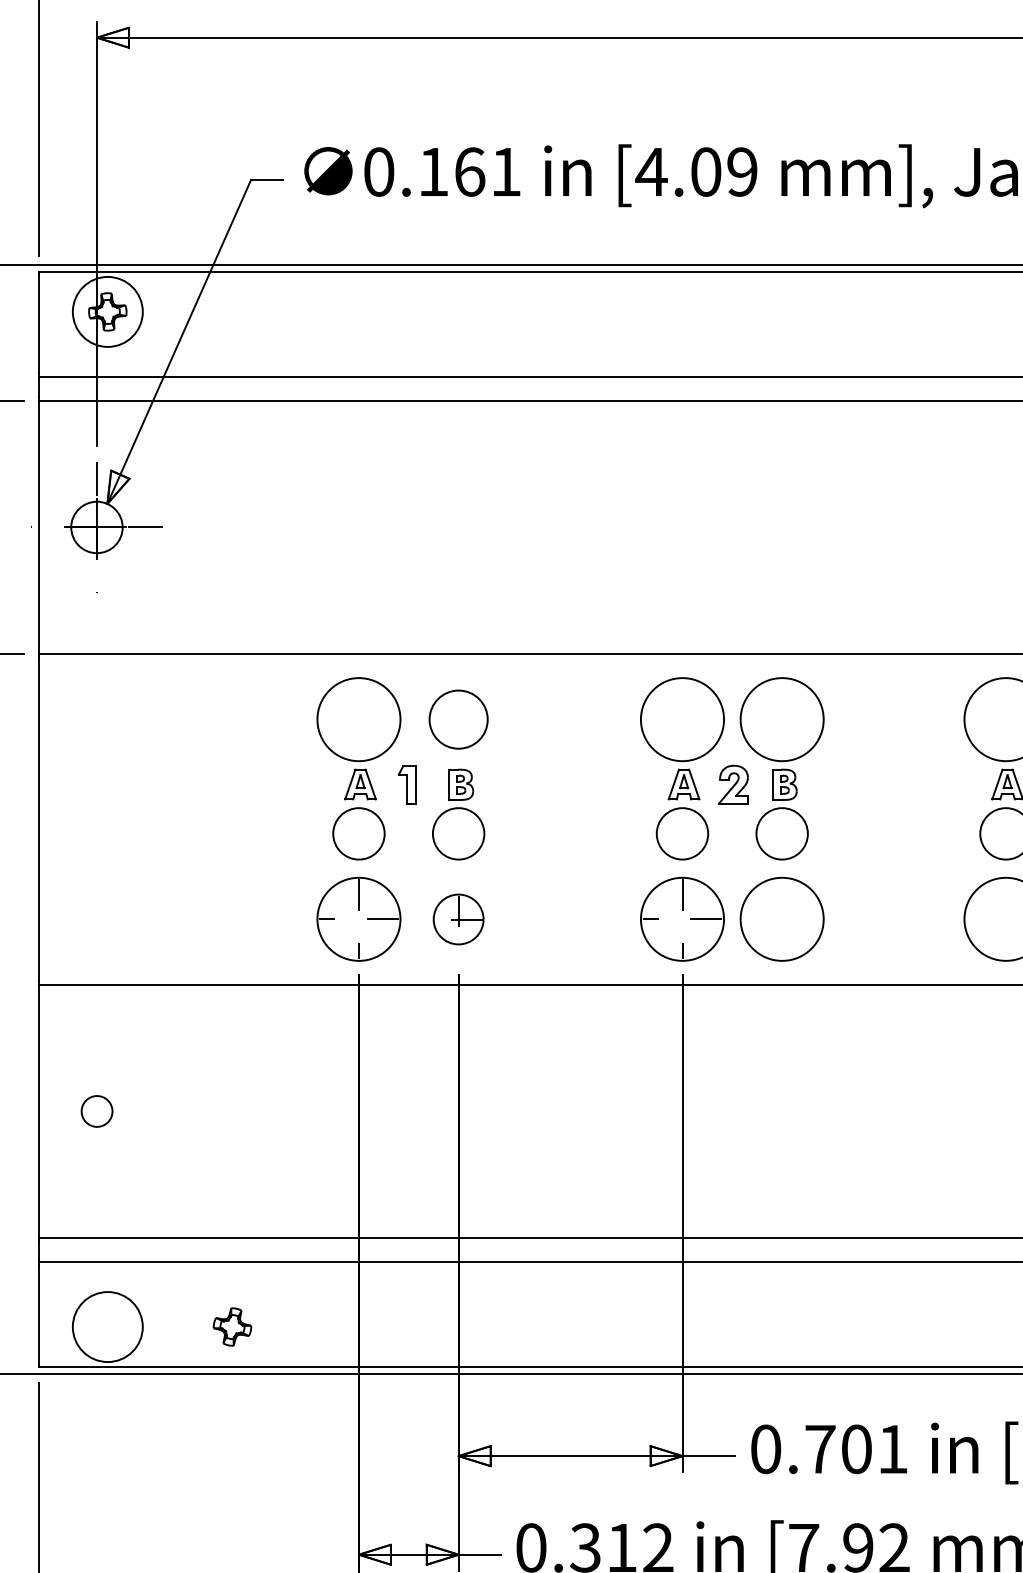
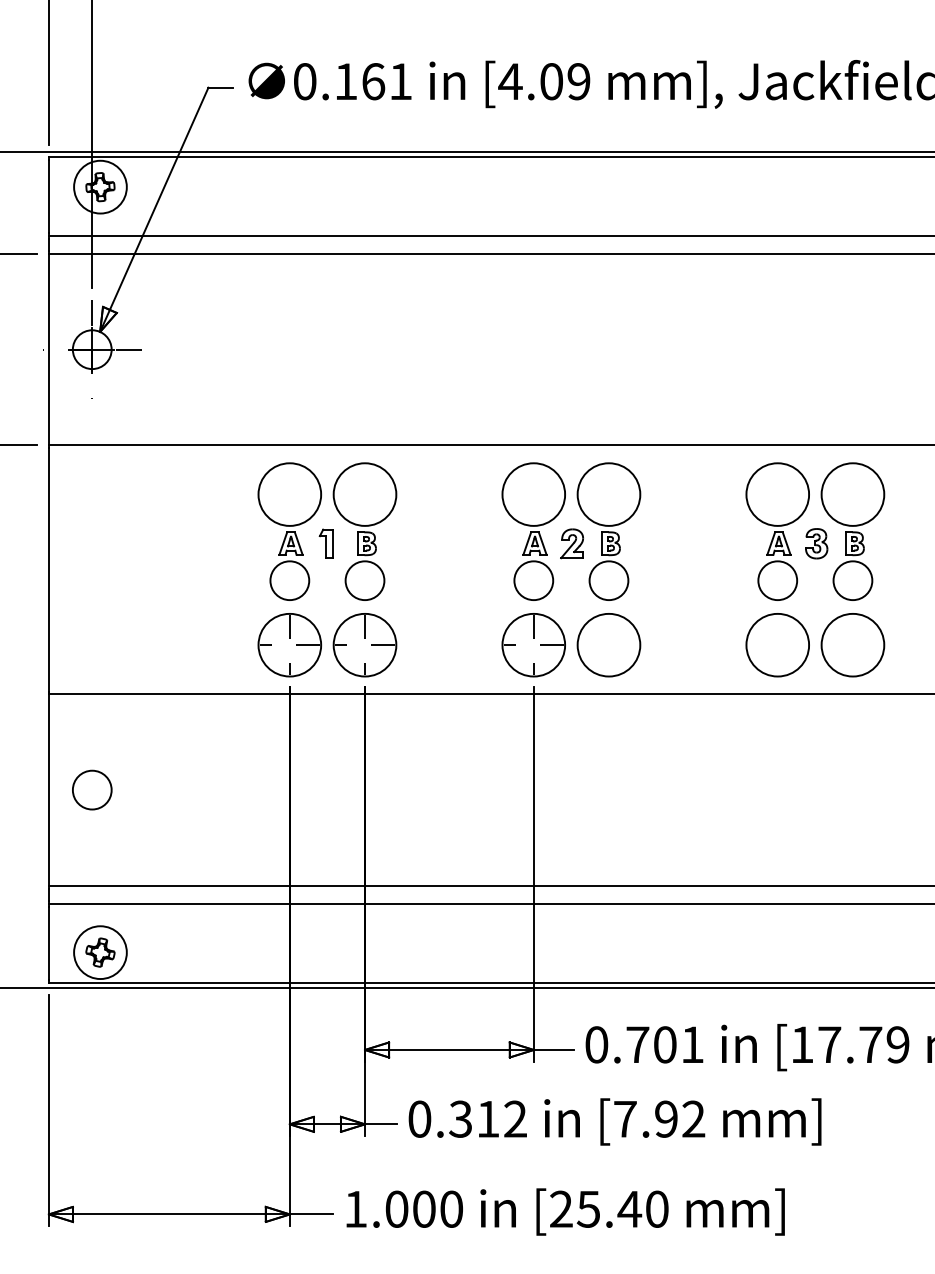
circle: (457, 719) -> (364, 494), size x1.43
part: (457, 919) -> (364, 645), size x1.67
circle: (97, 1110) -> (92, 789), size x1.67
part: (232, 1326) -> (100, 952), moved

